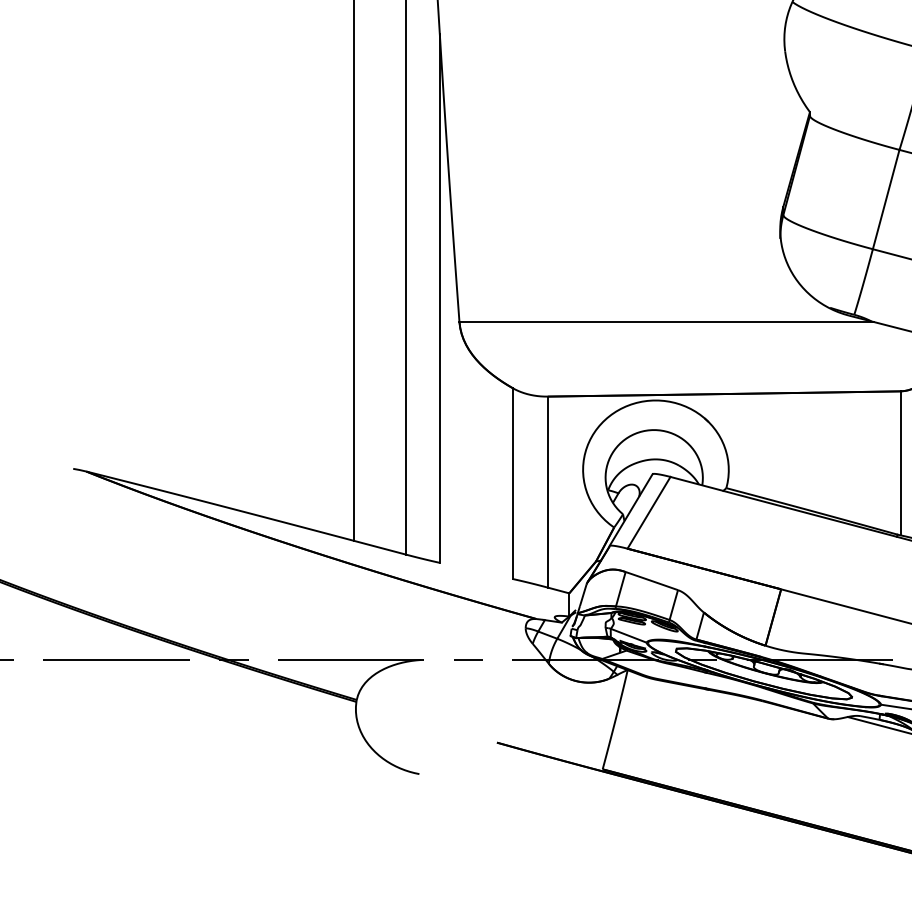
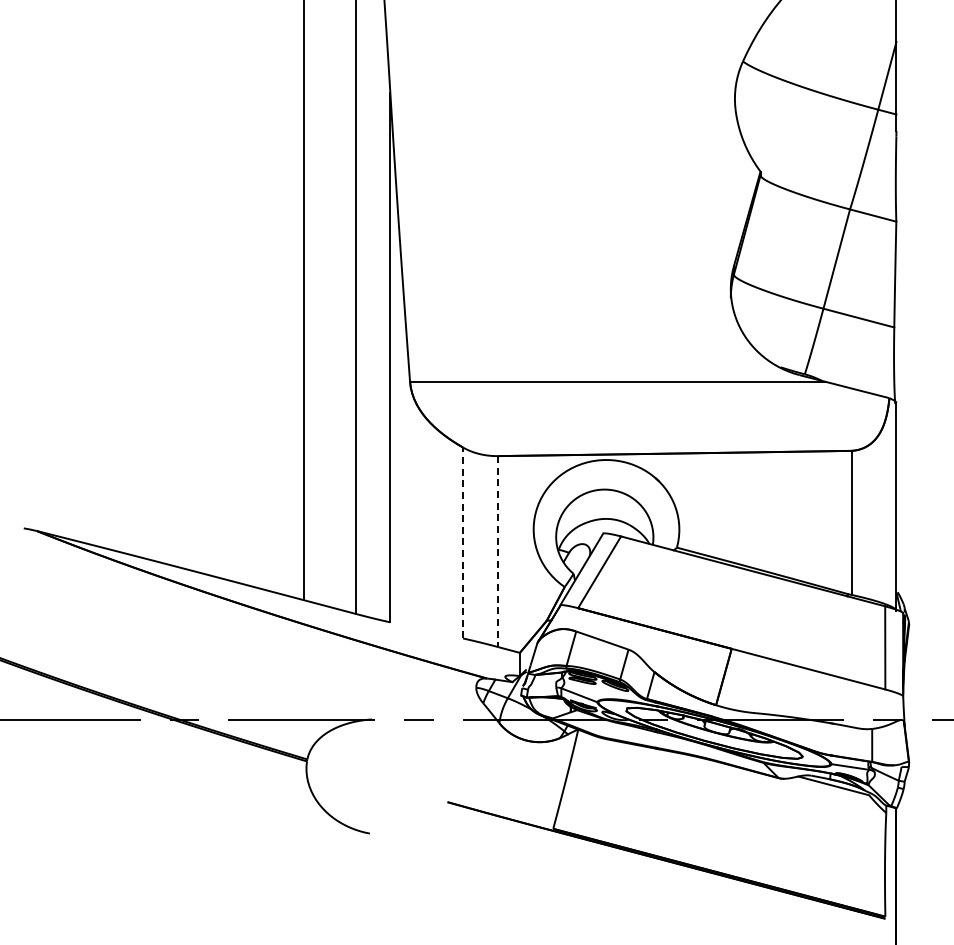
line: (512, 482) -> (463, 542), solid -> dashed
line: (547, 492) -> (498, 552), solid -> dashed

